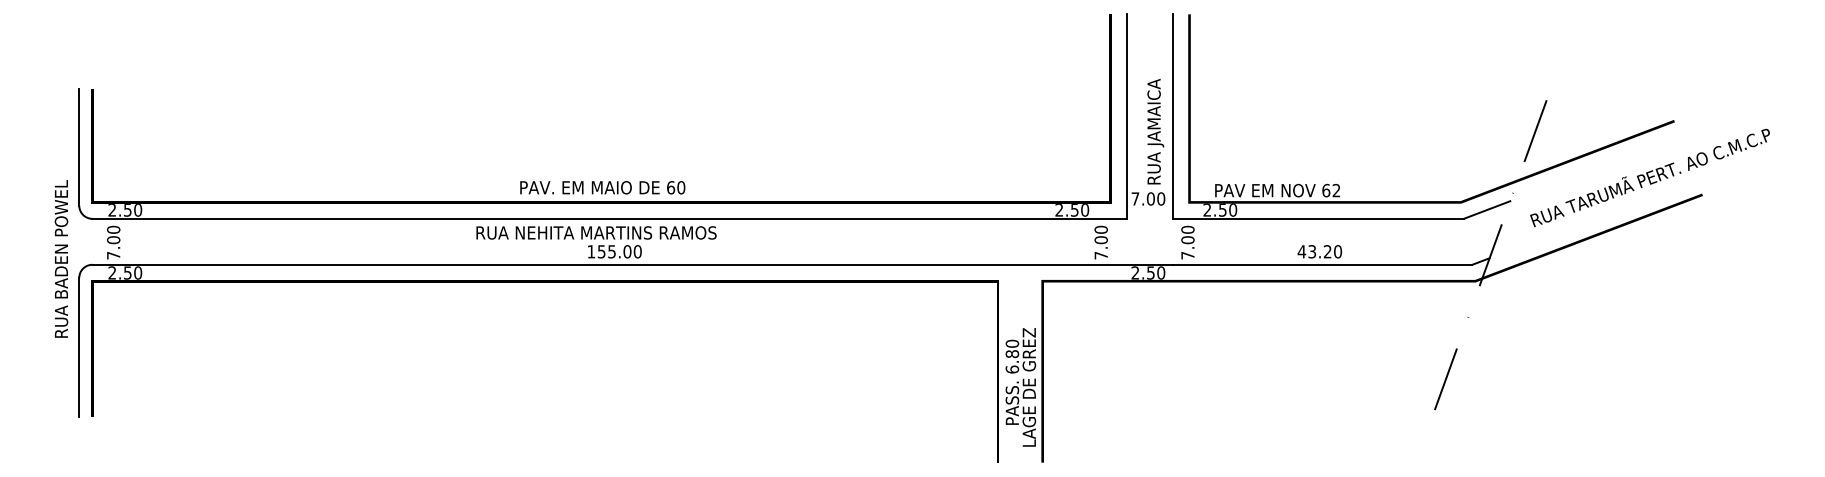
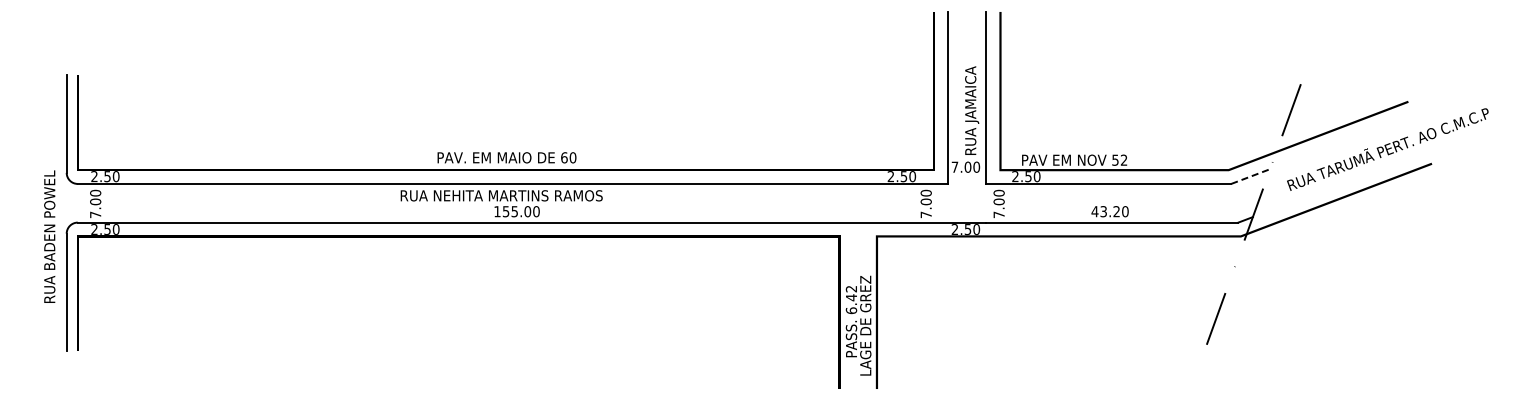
text: (1326, 189) -> (1115, 159), 62 -> 52
line: (1486, 209) -> (1250, 176), solid -> dashed
text: (61, 258) -> (49, 236), moved
text: (1012, 349) -> (851, 293), 6.80 -> 6.42

